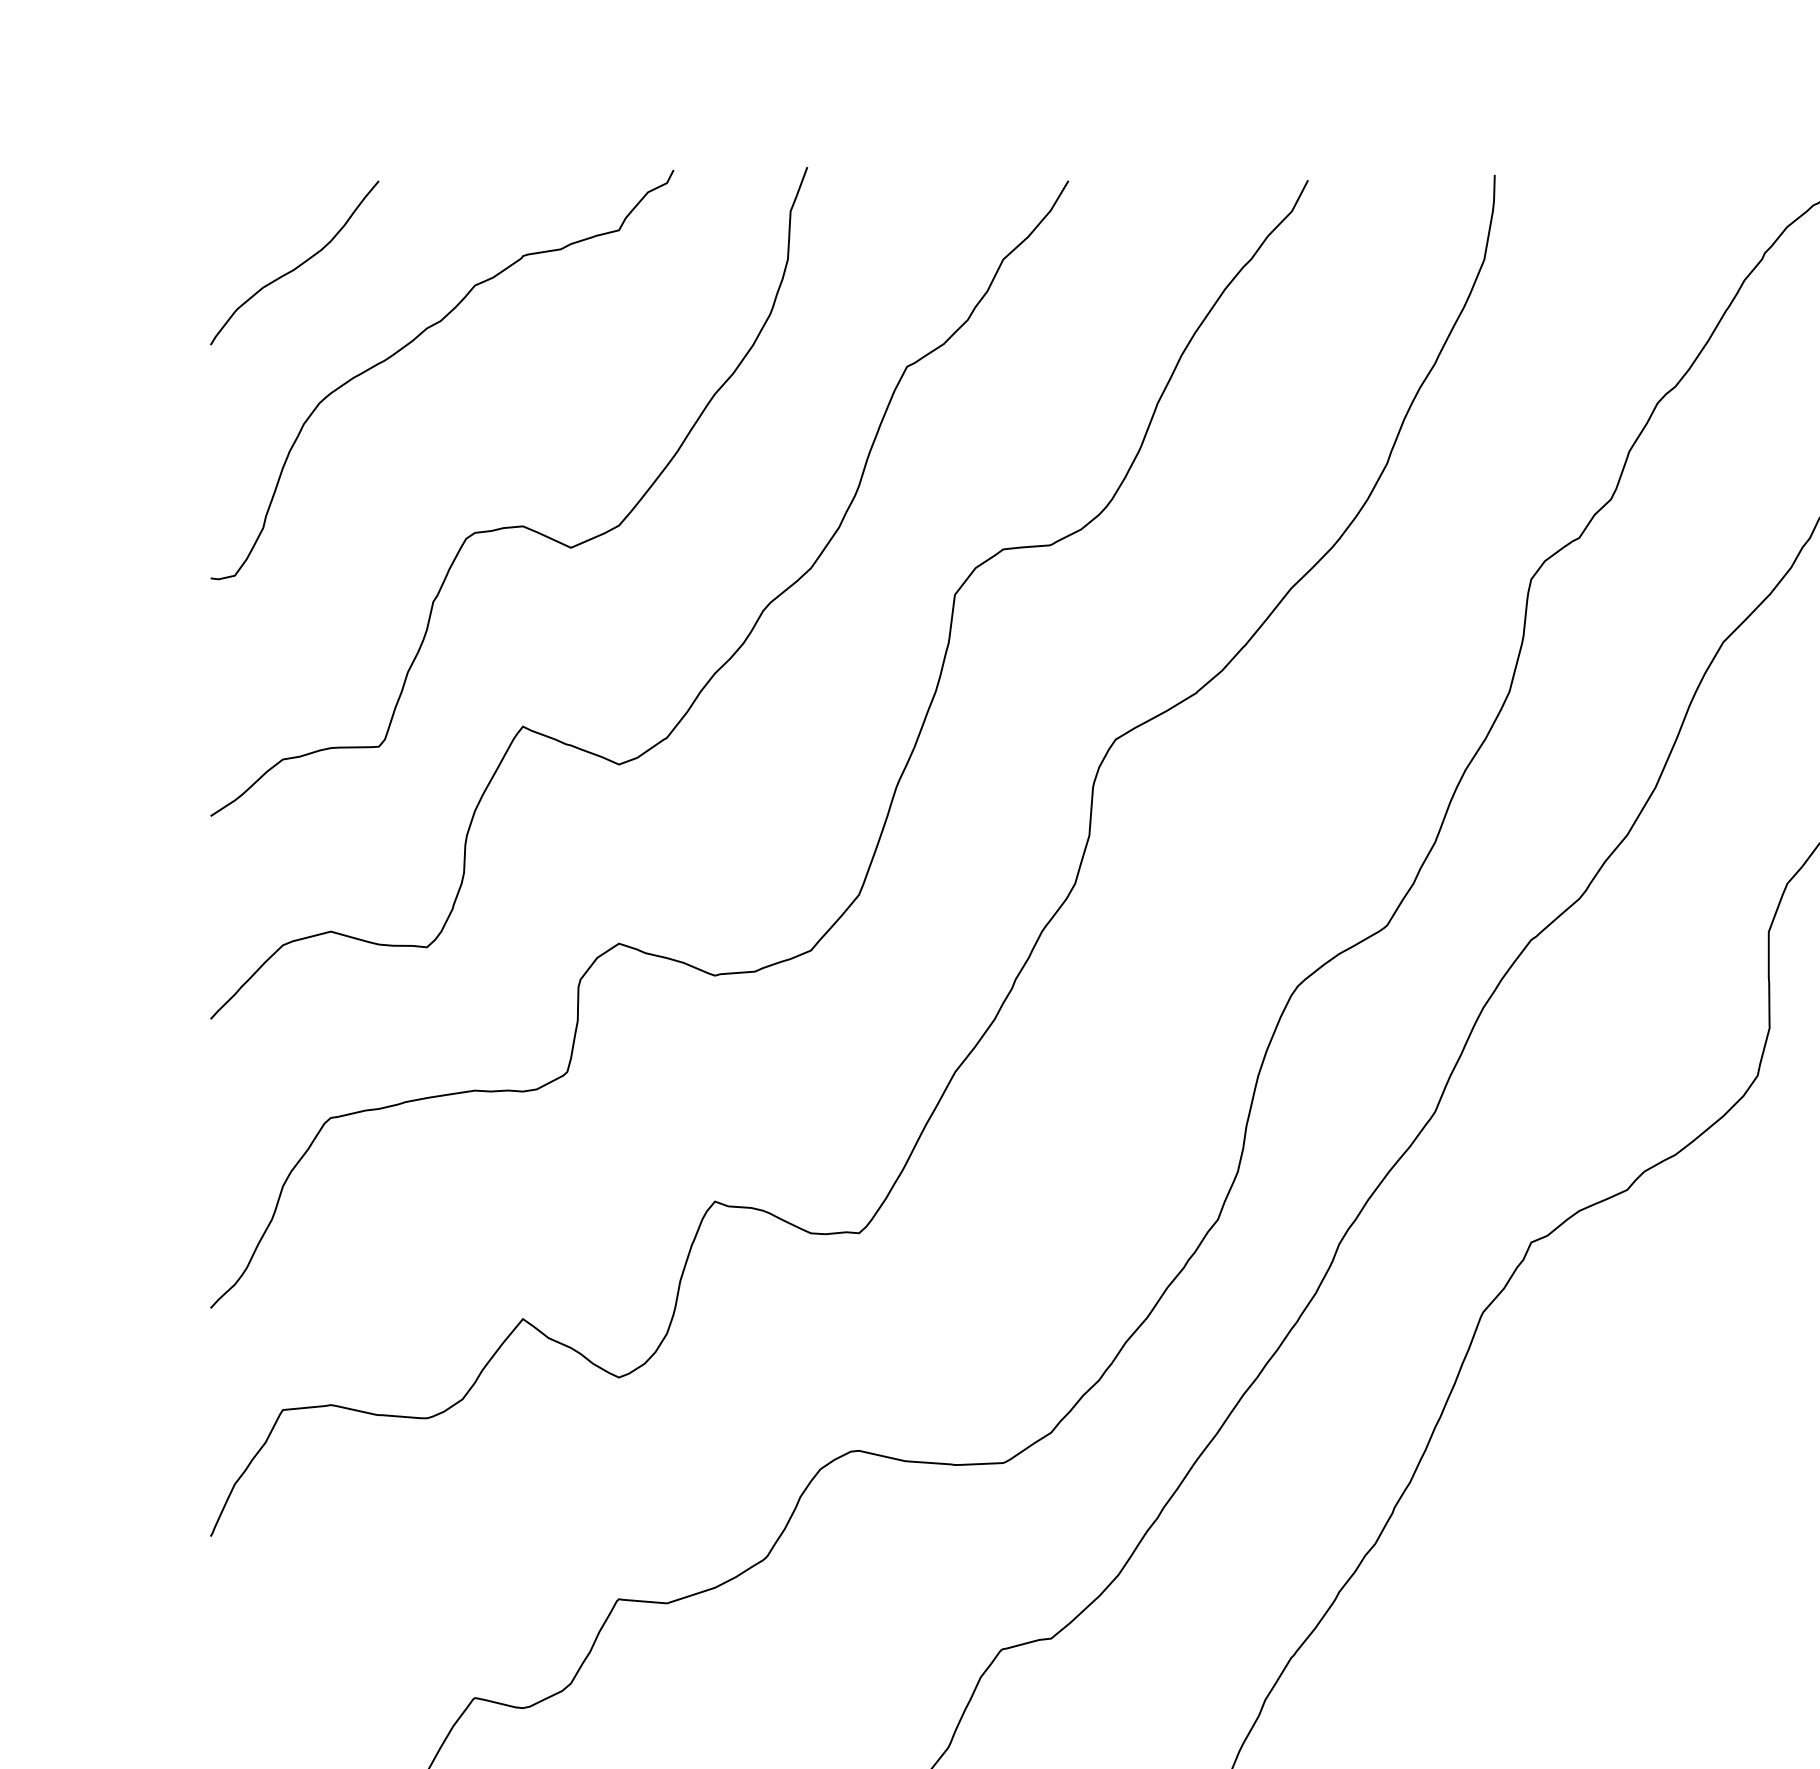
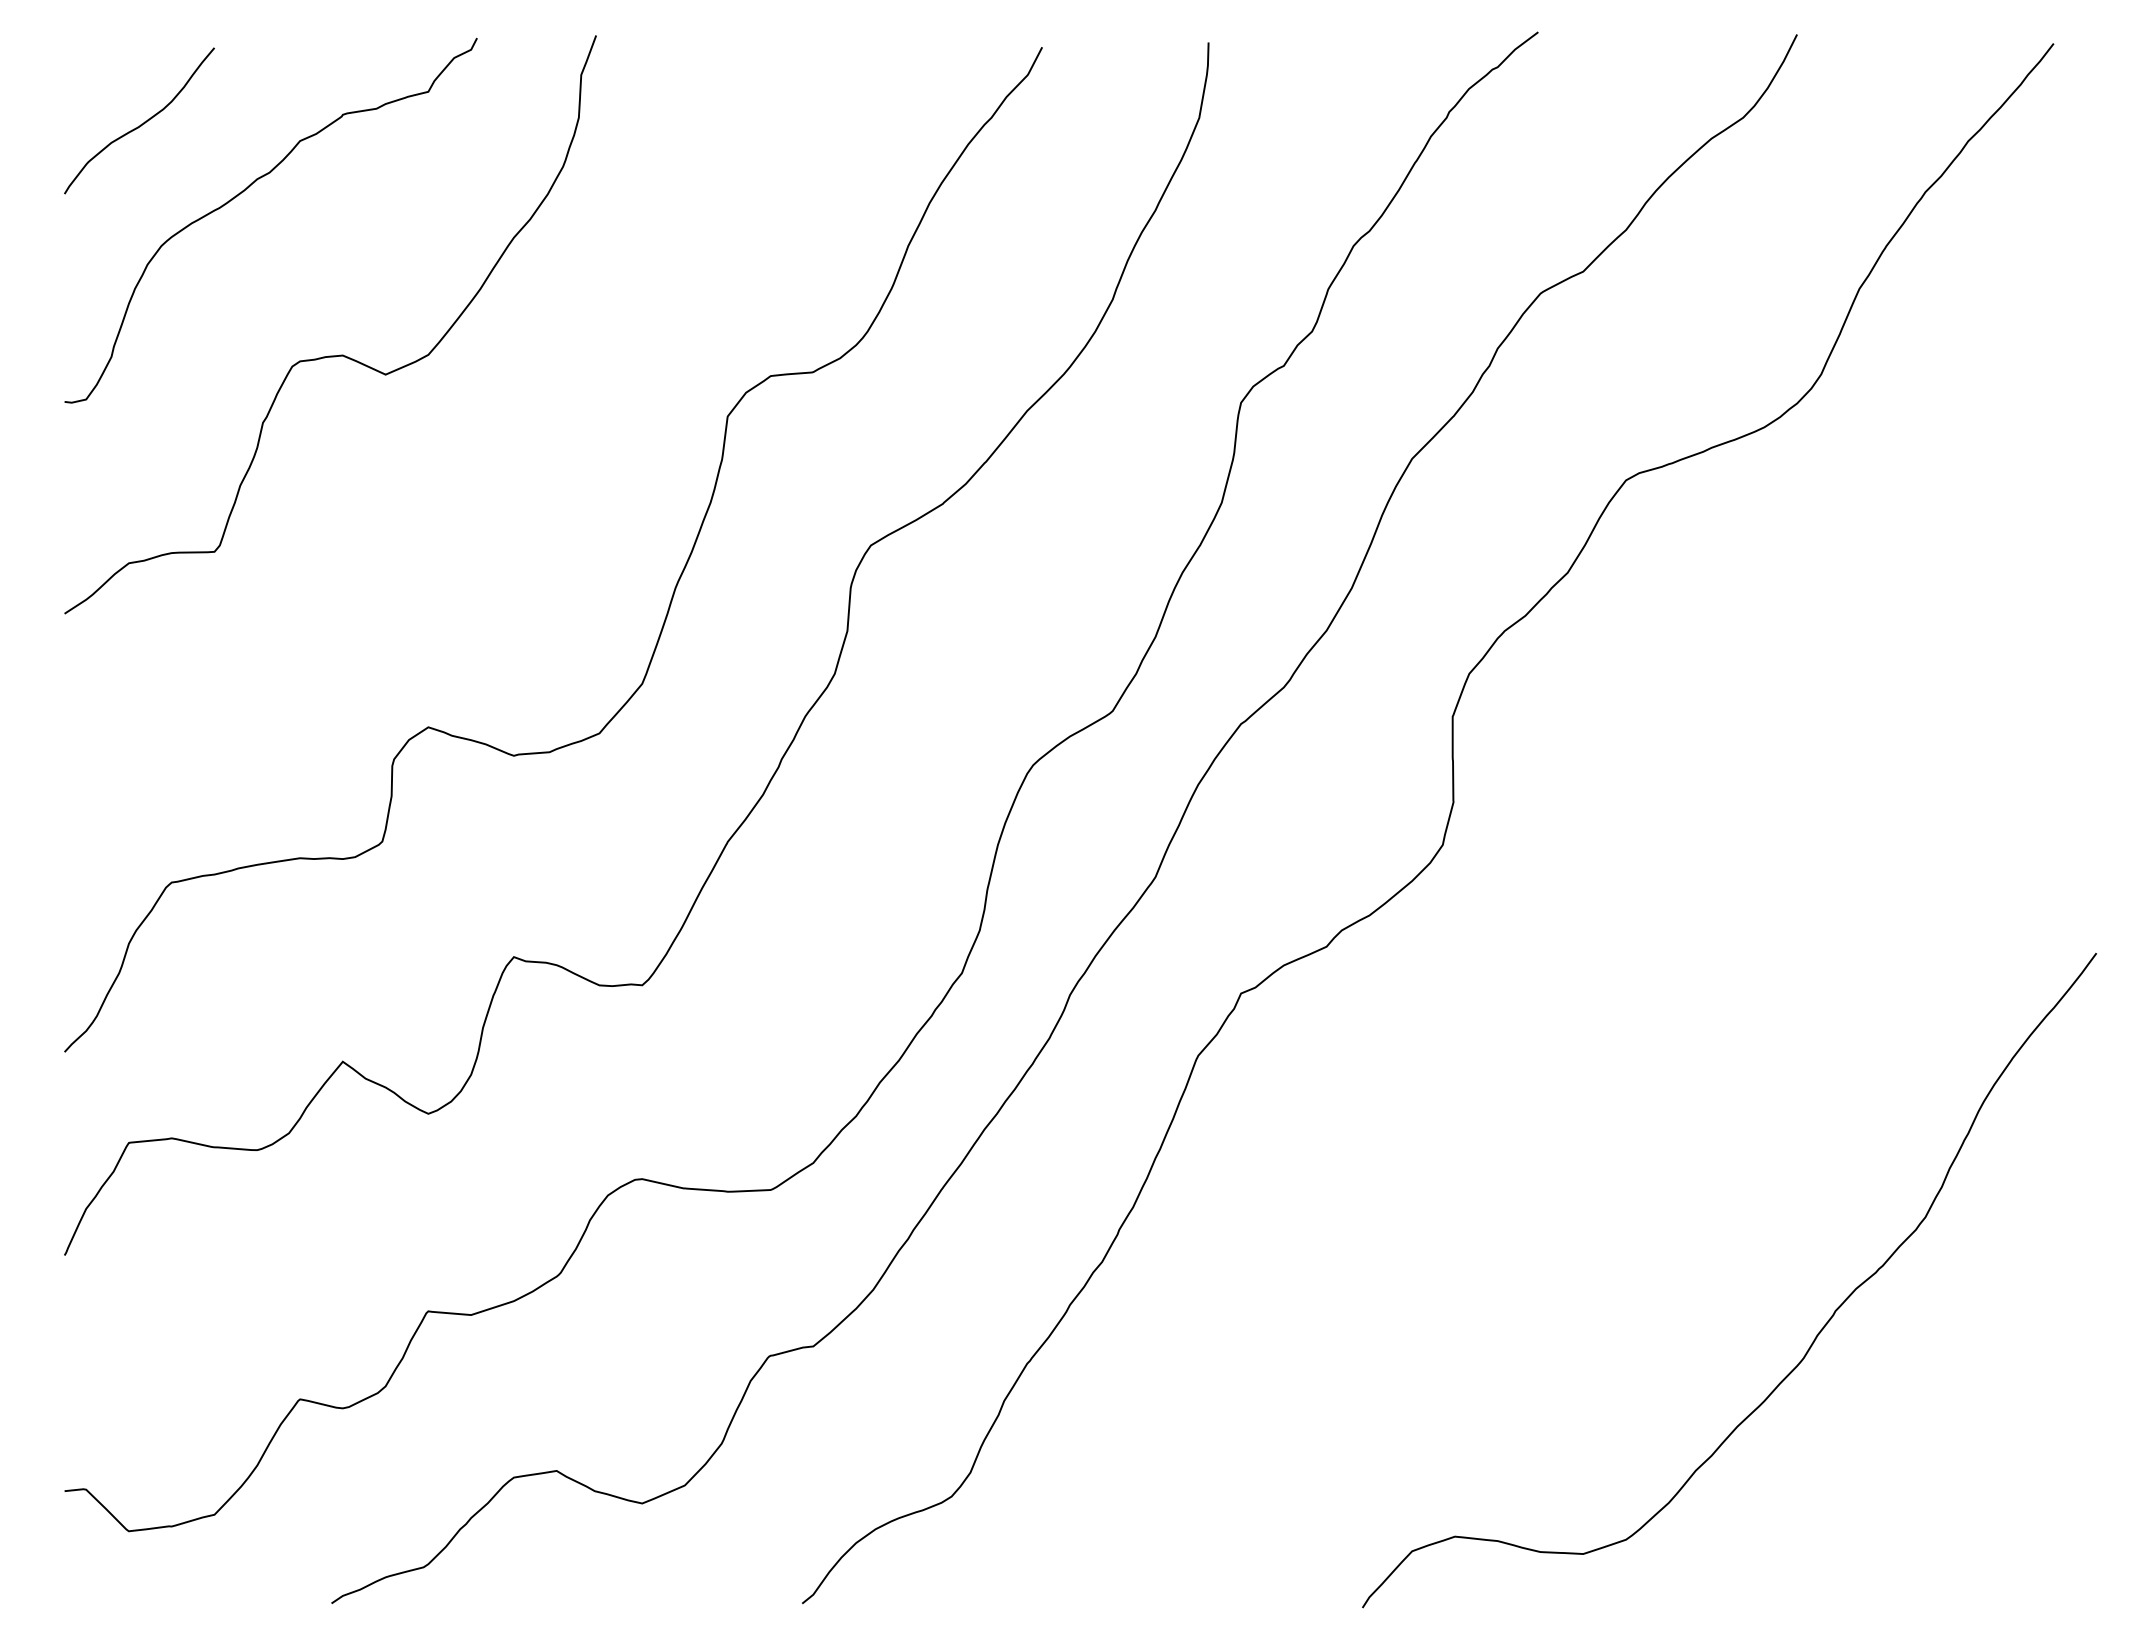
curve: (713, 673) -> (512, 486), removed

